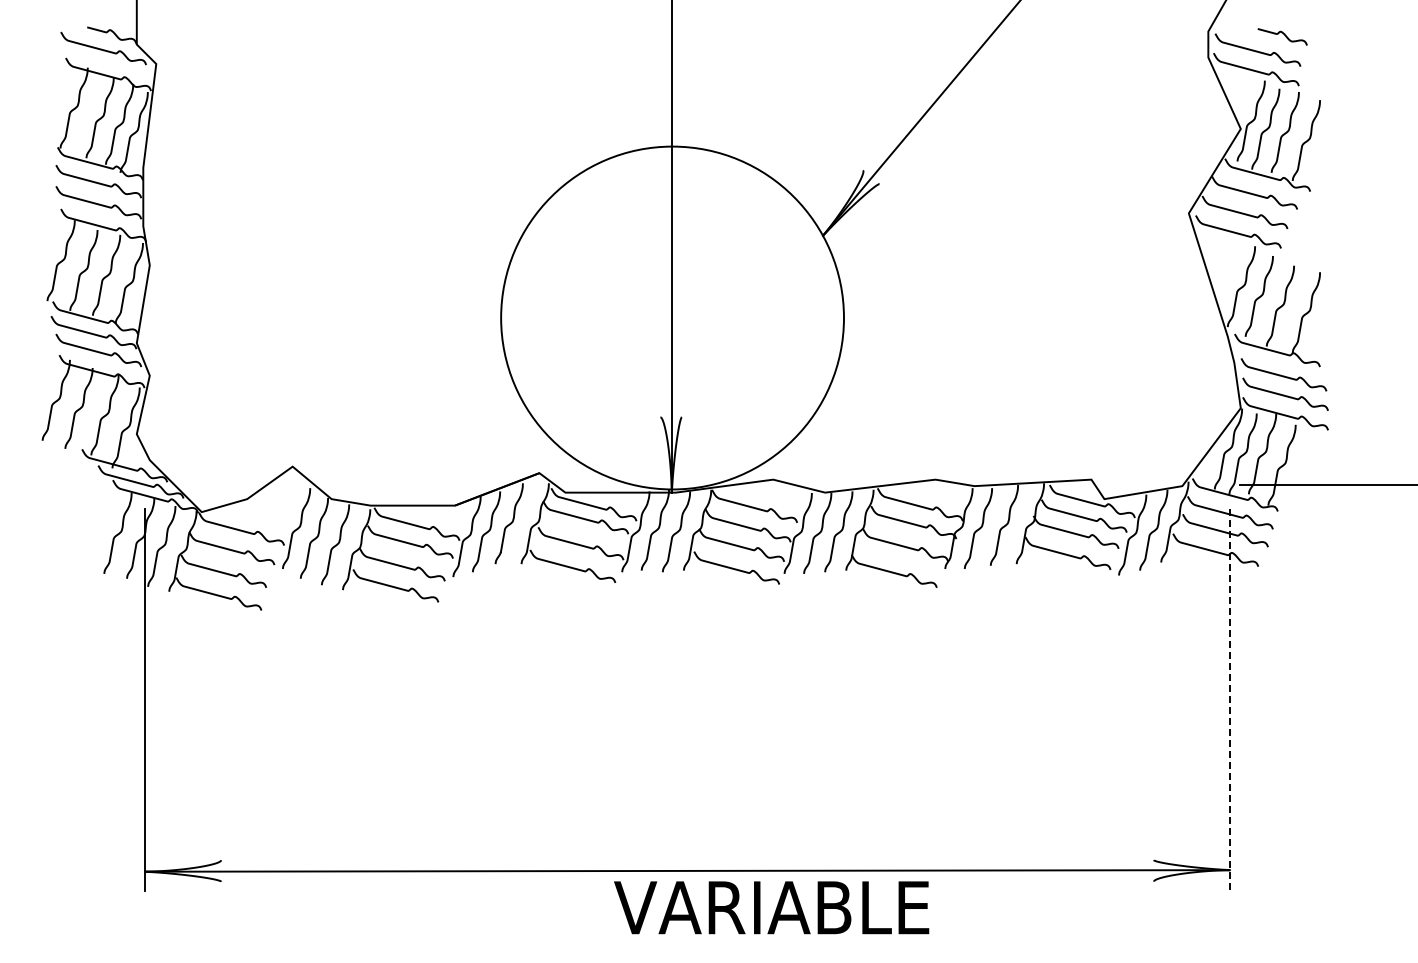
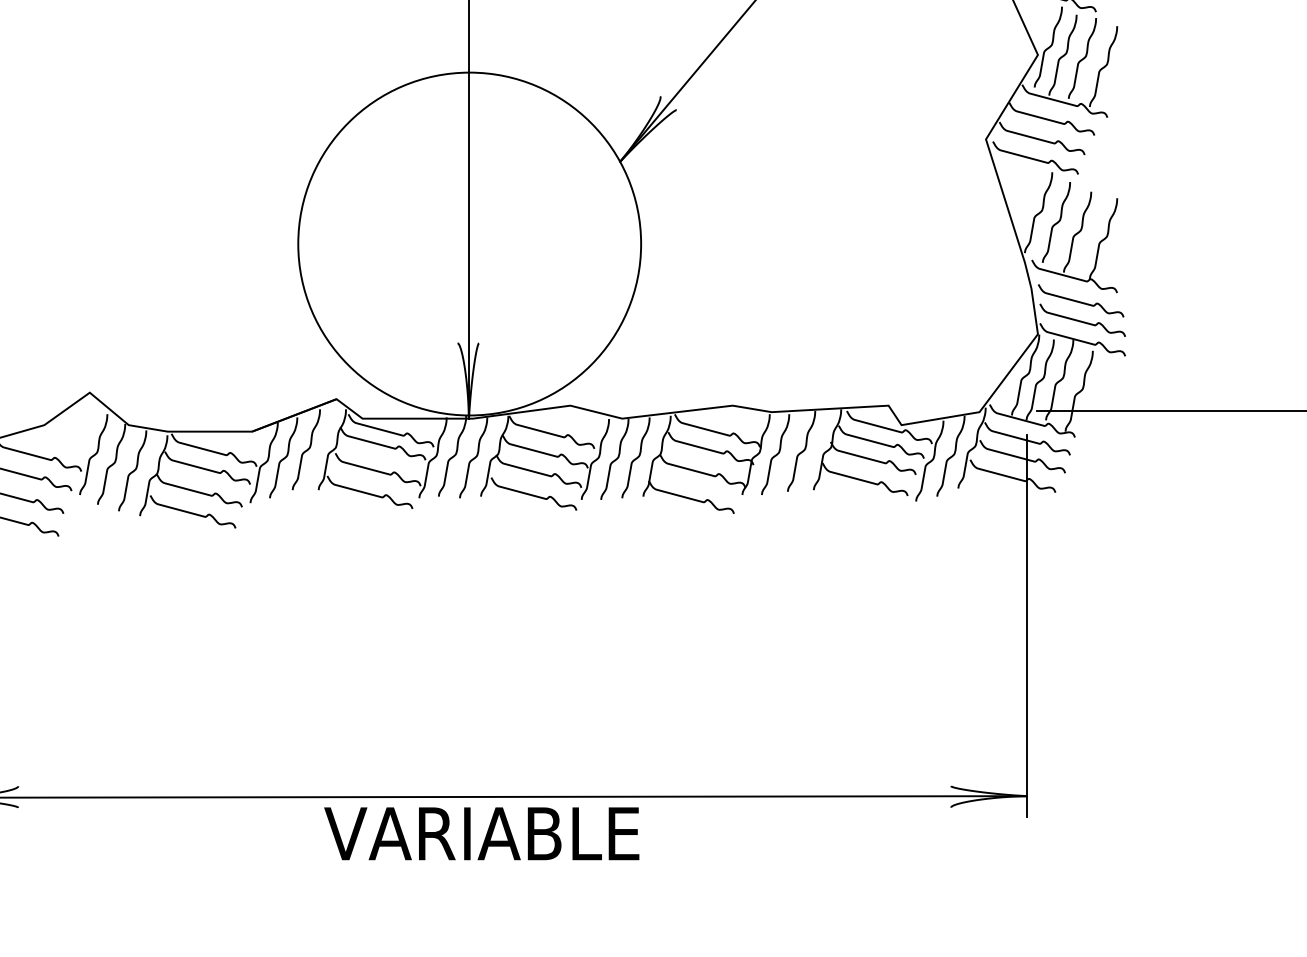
line: (1229, 700) -> (1026, 626), dashed -> solid
text: (771, 907) -> (481, 833), moved

